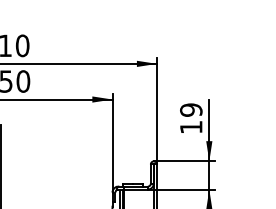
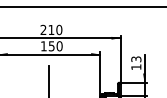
text: (191, 110) -> (136, 59), 19 -> 13

